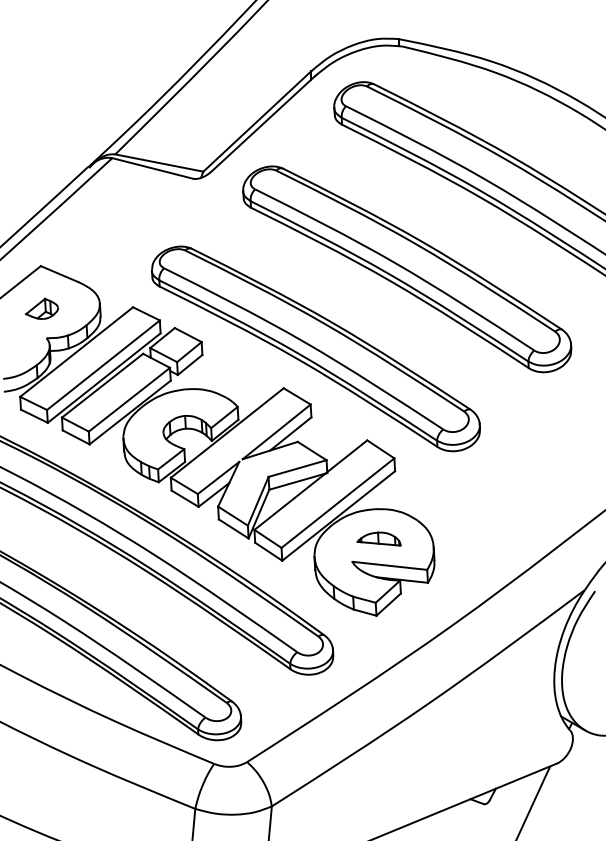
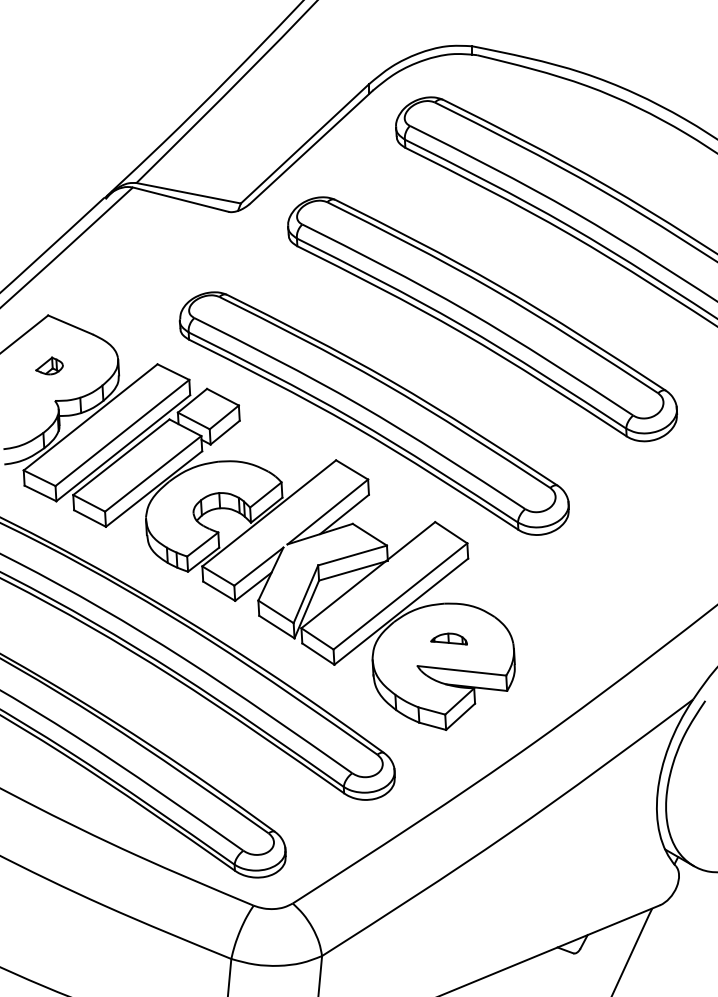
part: (41, 308) -> (48, 365), size x0.7
part: (378, 538) -> (448, 638), size x0.7

